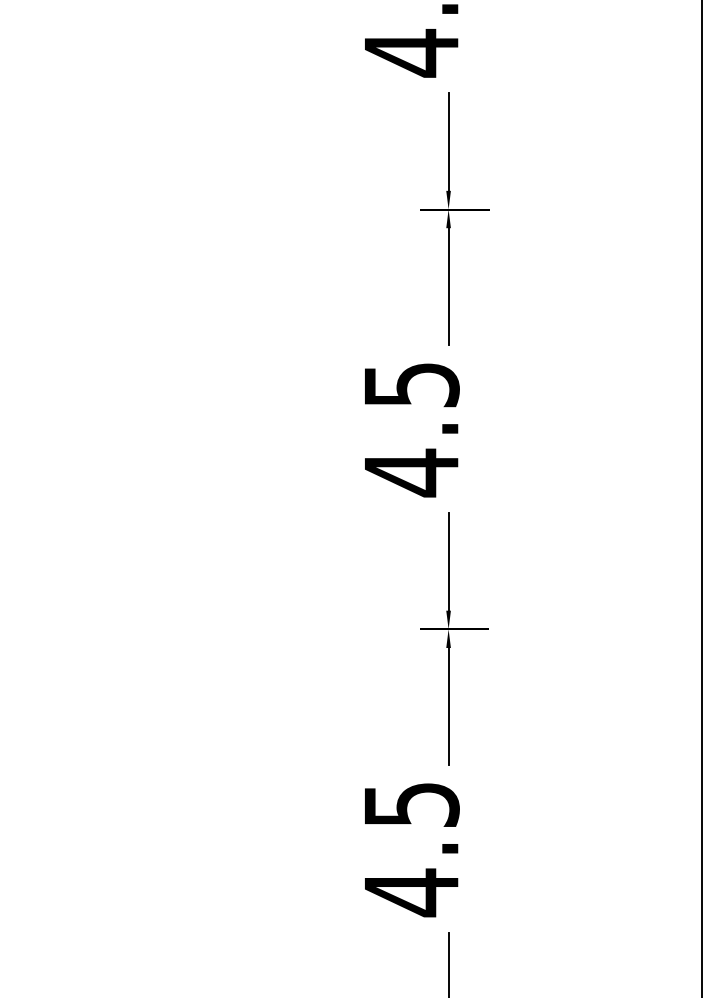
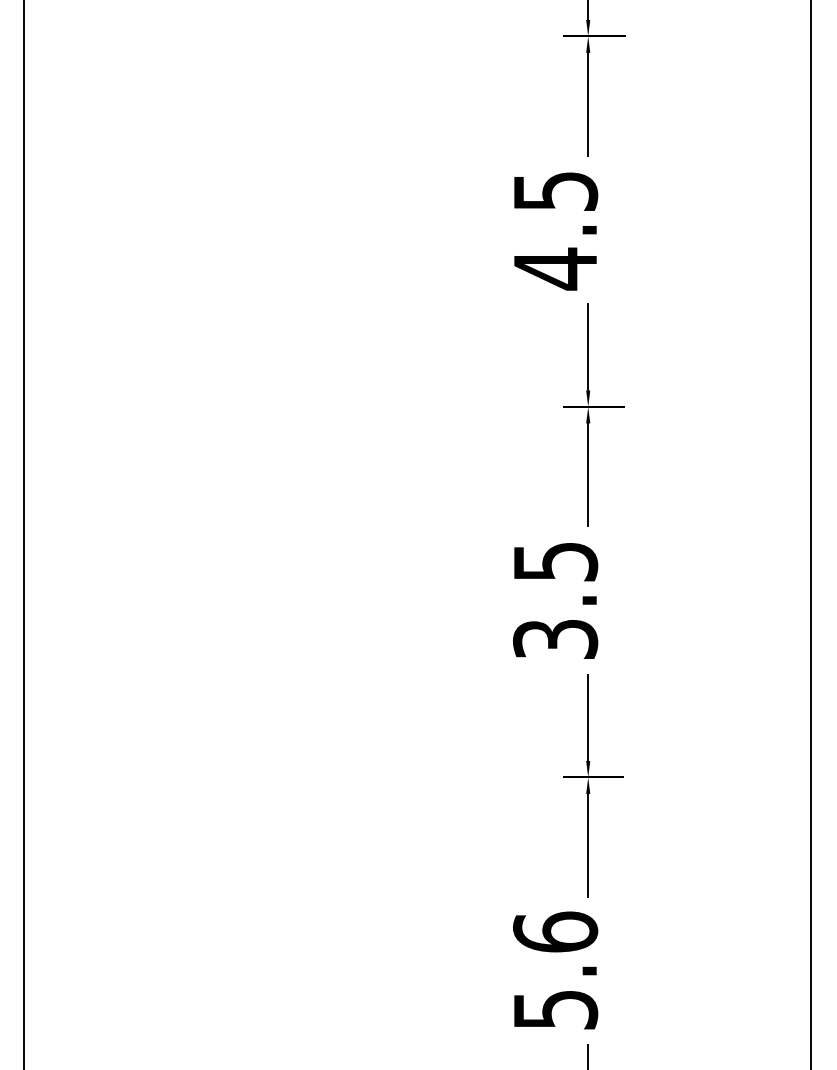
text: (411, 473) -> (555, 639), 4.5 -> 3.5
text: (411, 849) -> (555, 971), 4.5 -> 5.6

